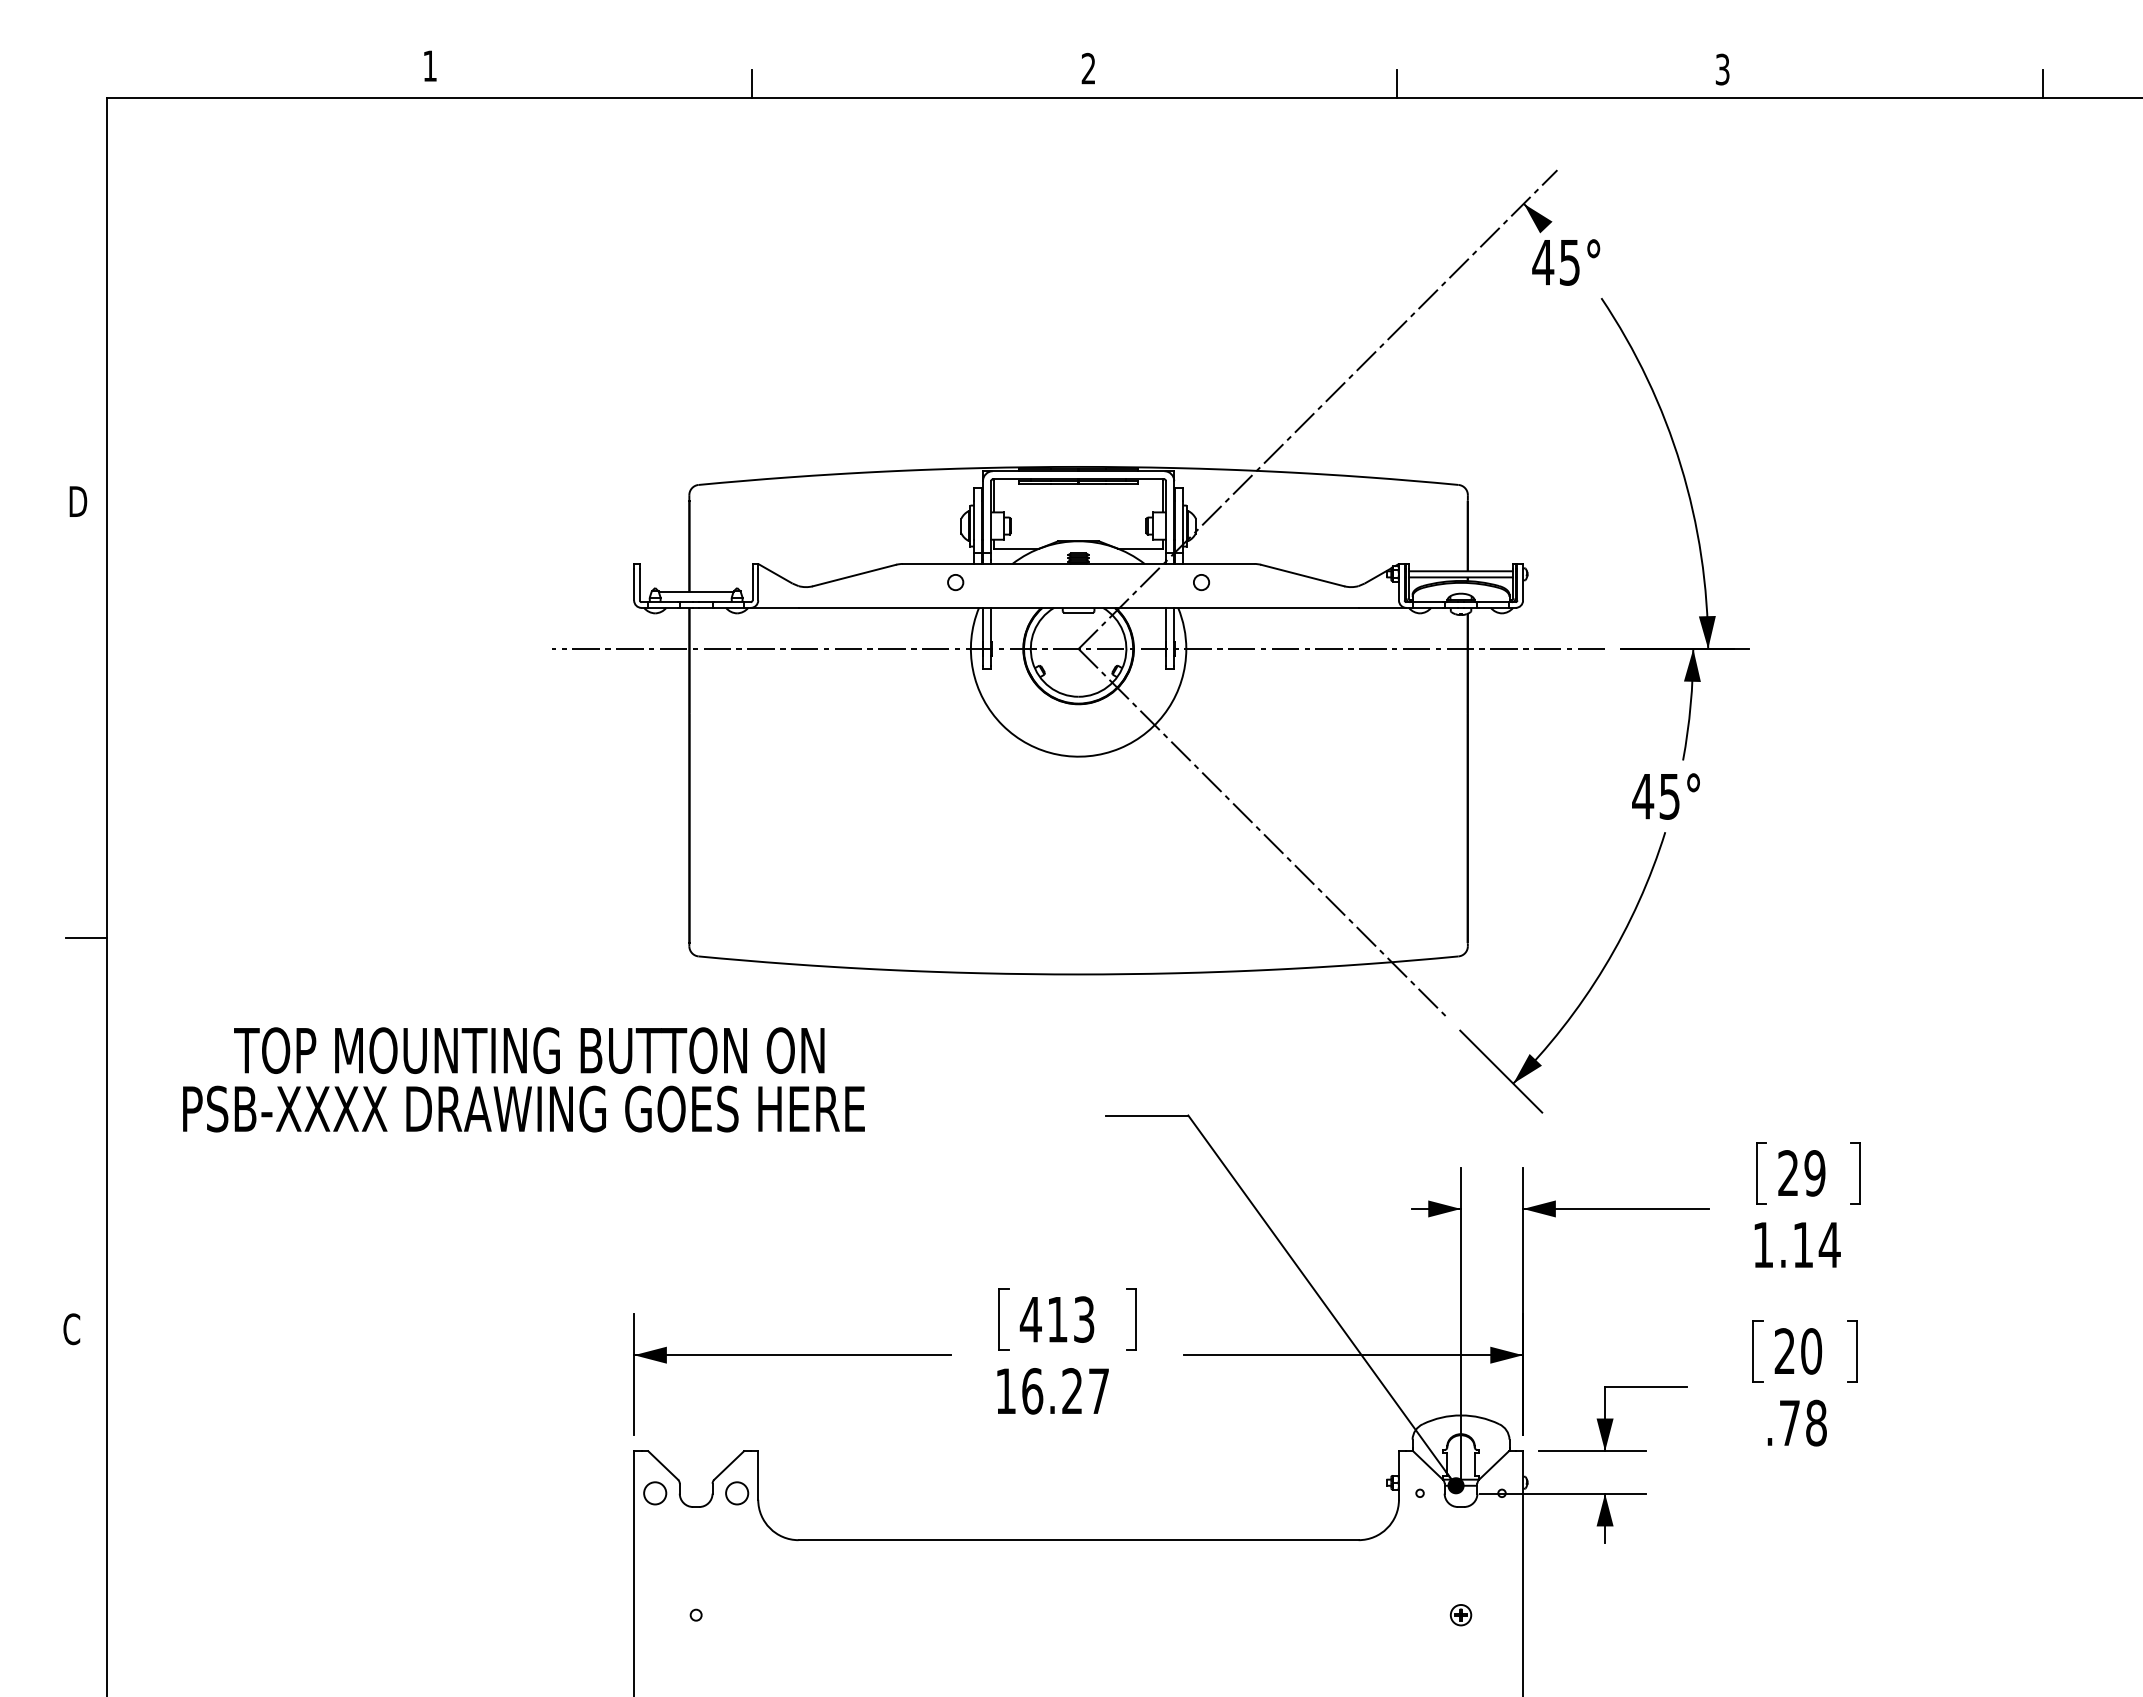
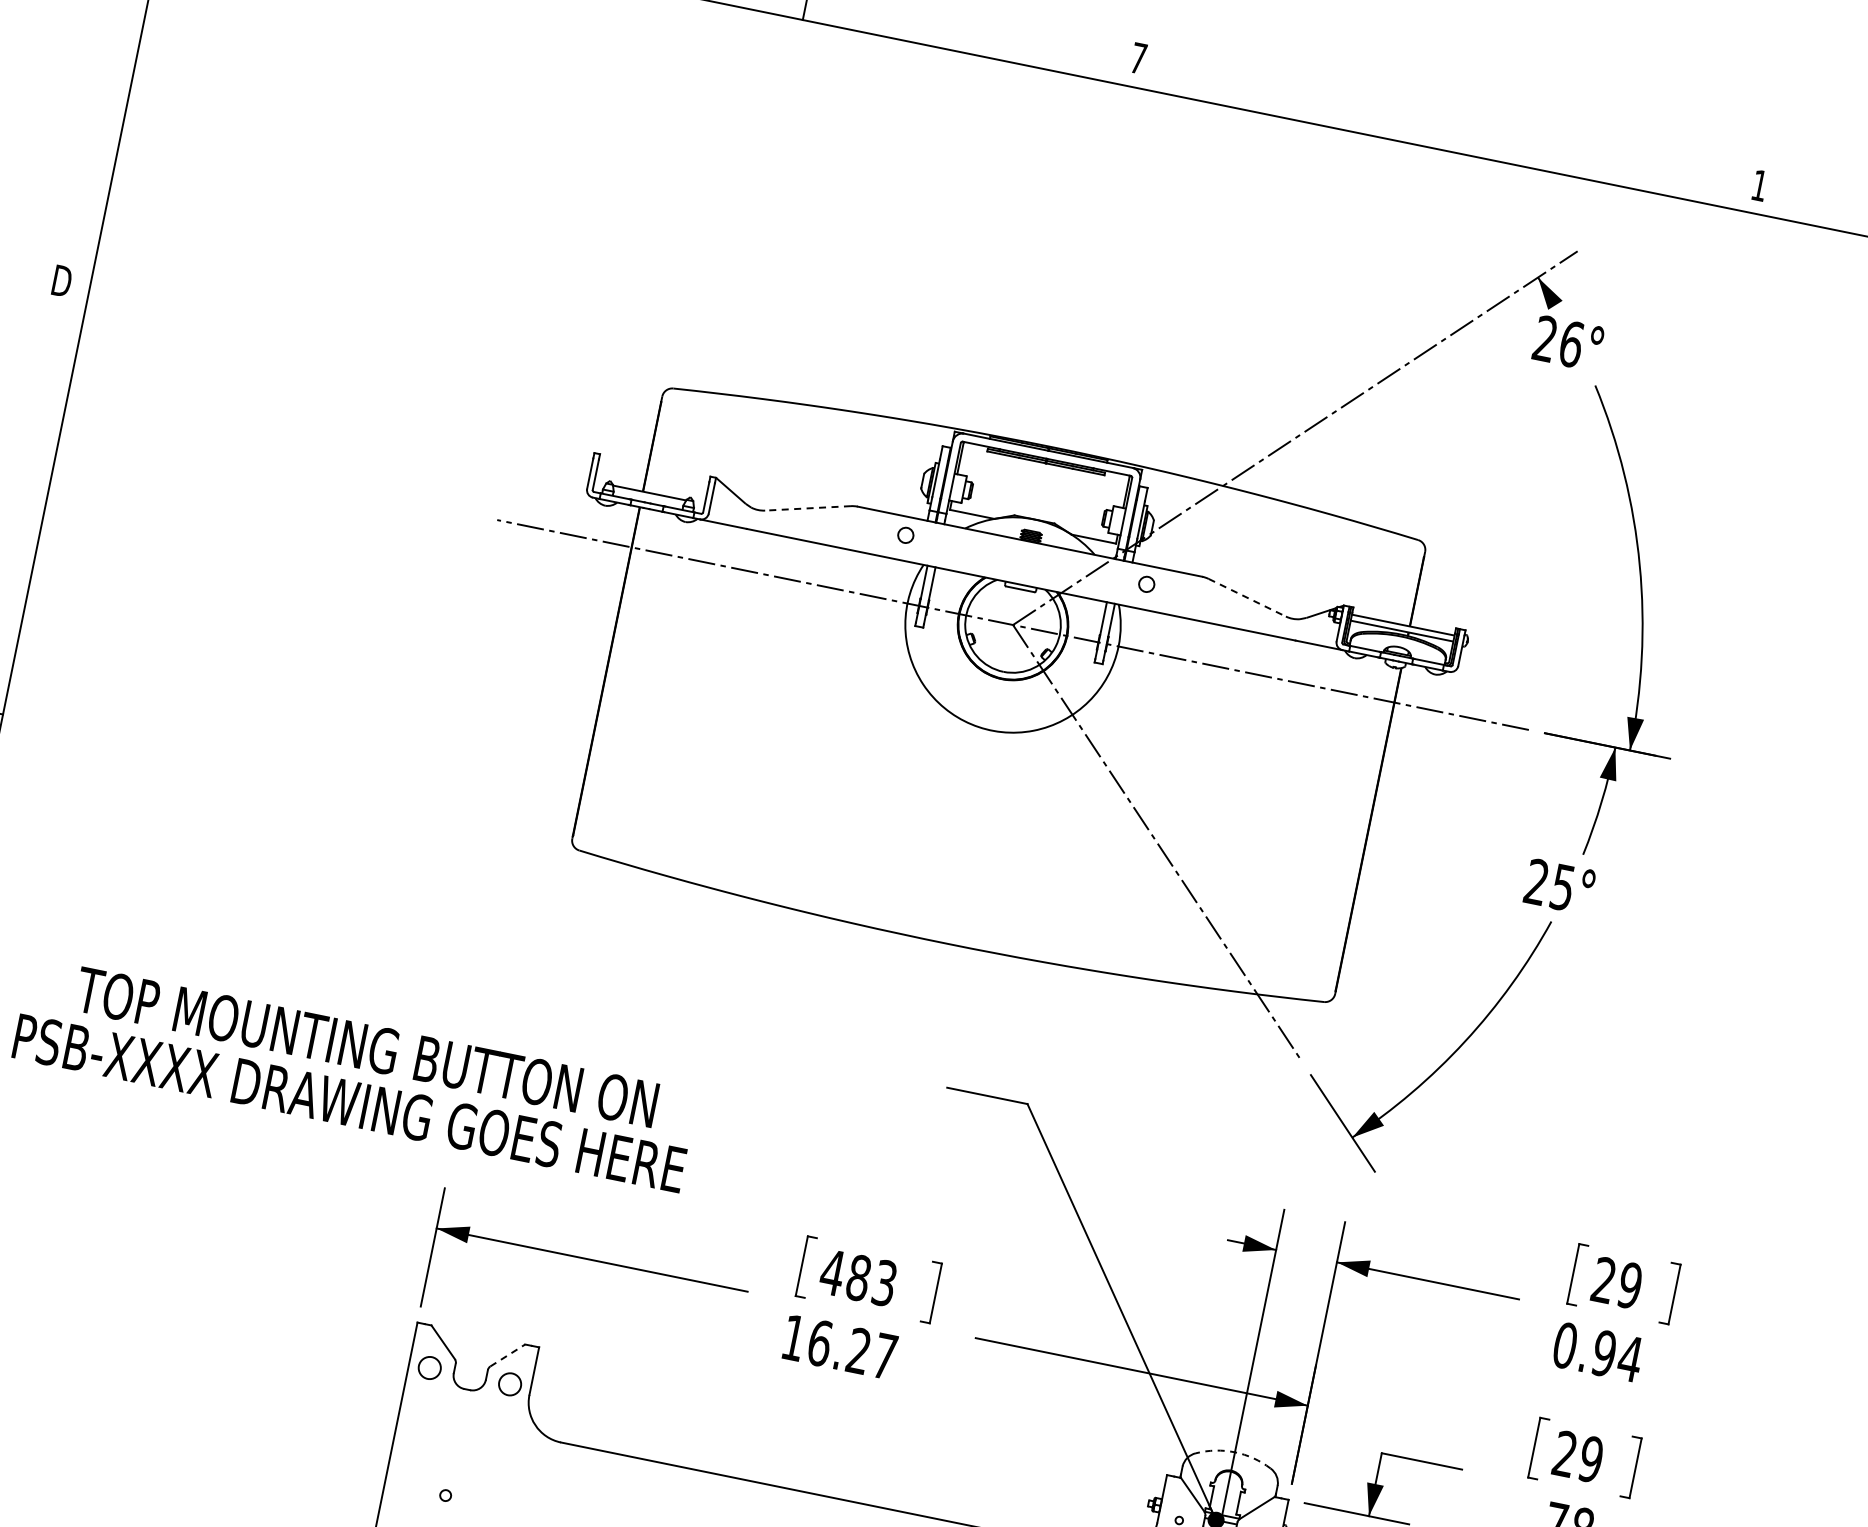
text: (1088, 68) -> (1138, 58), 2 -> 7
text: (1722, 69) -> (1759, 185), 3 -> 1
line: (1397, 84) -> (1438, 135), removed
text: (1556, 262) -> (1558, 341), 45° -> 26°
line: (854, 575) -> (808, 508), solid -> dashed
line: (1302, 575) -> (1247, 597), solid -> dashed
text: (1643, 796) -> (1537, 882), 45° -> 25°
text: (523, 1079) -> (355, 1074), moved
text: (1783, 1244) -> (1585, 1349), 1.14 -> 0.94
text: (1057, 1319) -> (858, 1277), 413 -> 483
text: (1811, 1351) -> (1591, 1459), 20 -> 29
arc: (1461, 1415) -> (1235, 1452), solid -> dashed
line: (729, 1465) -> (508, 1355), solid -> dashed

